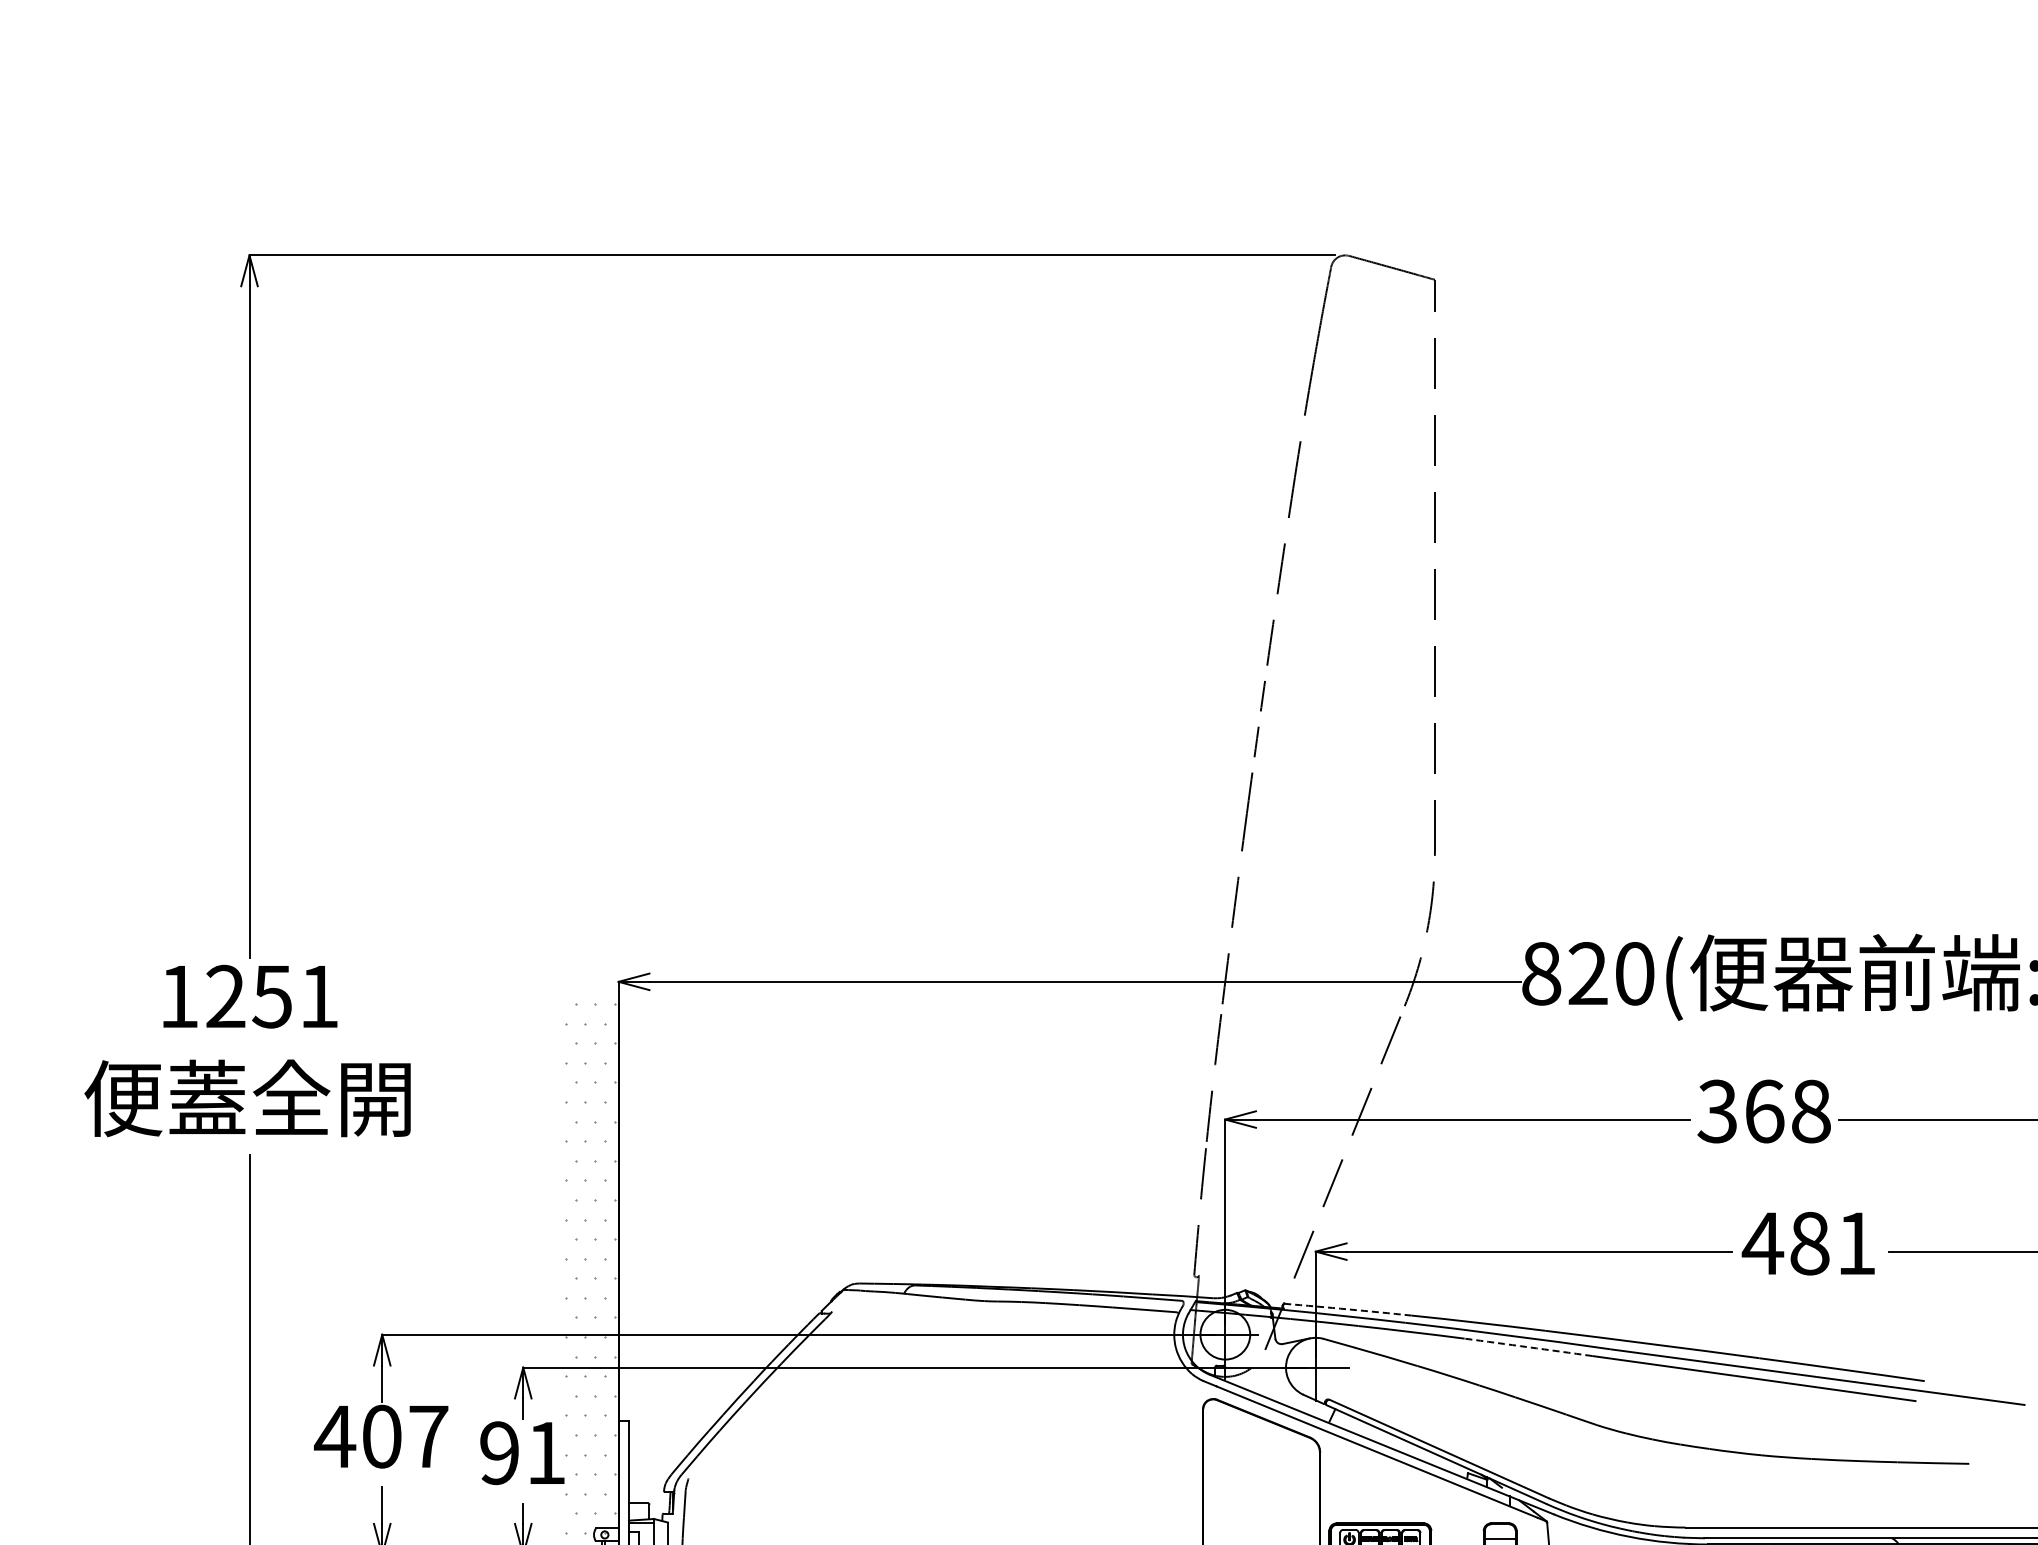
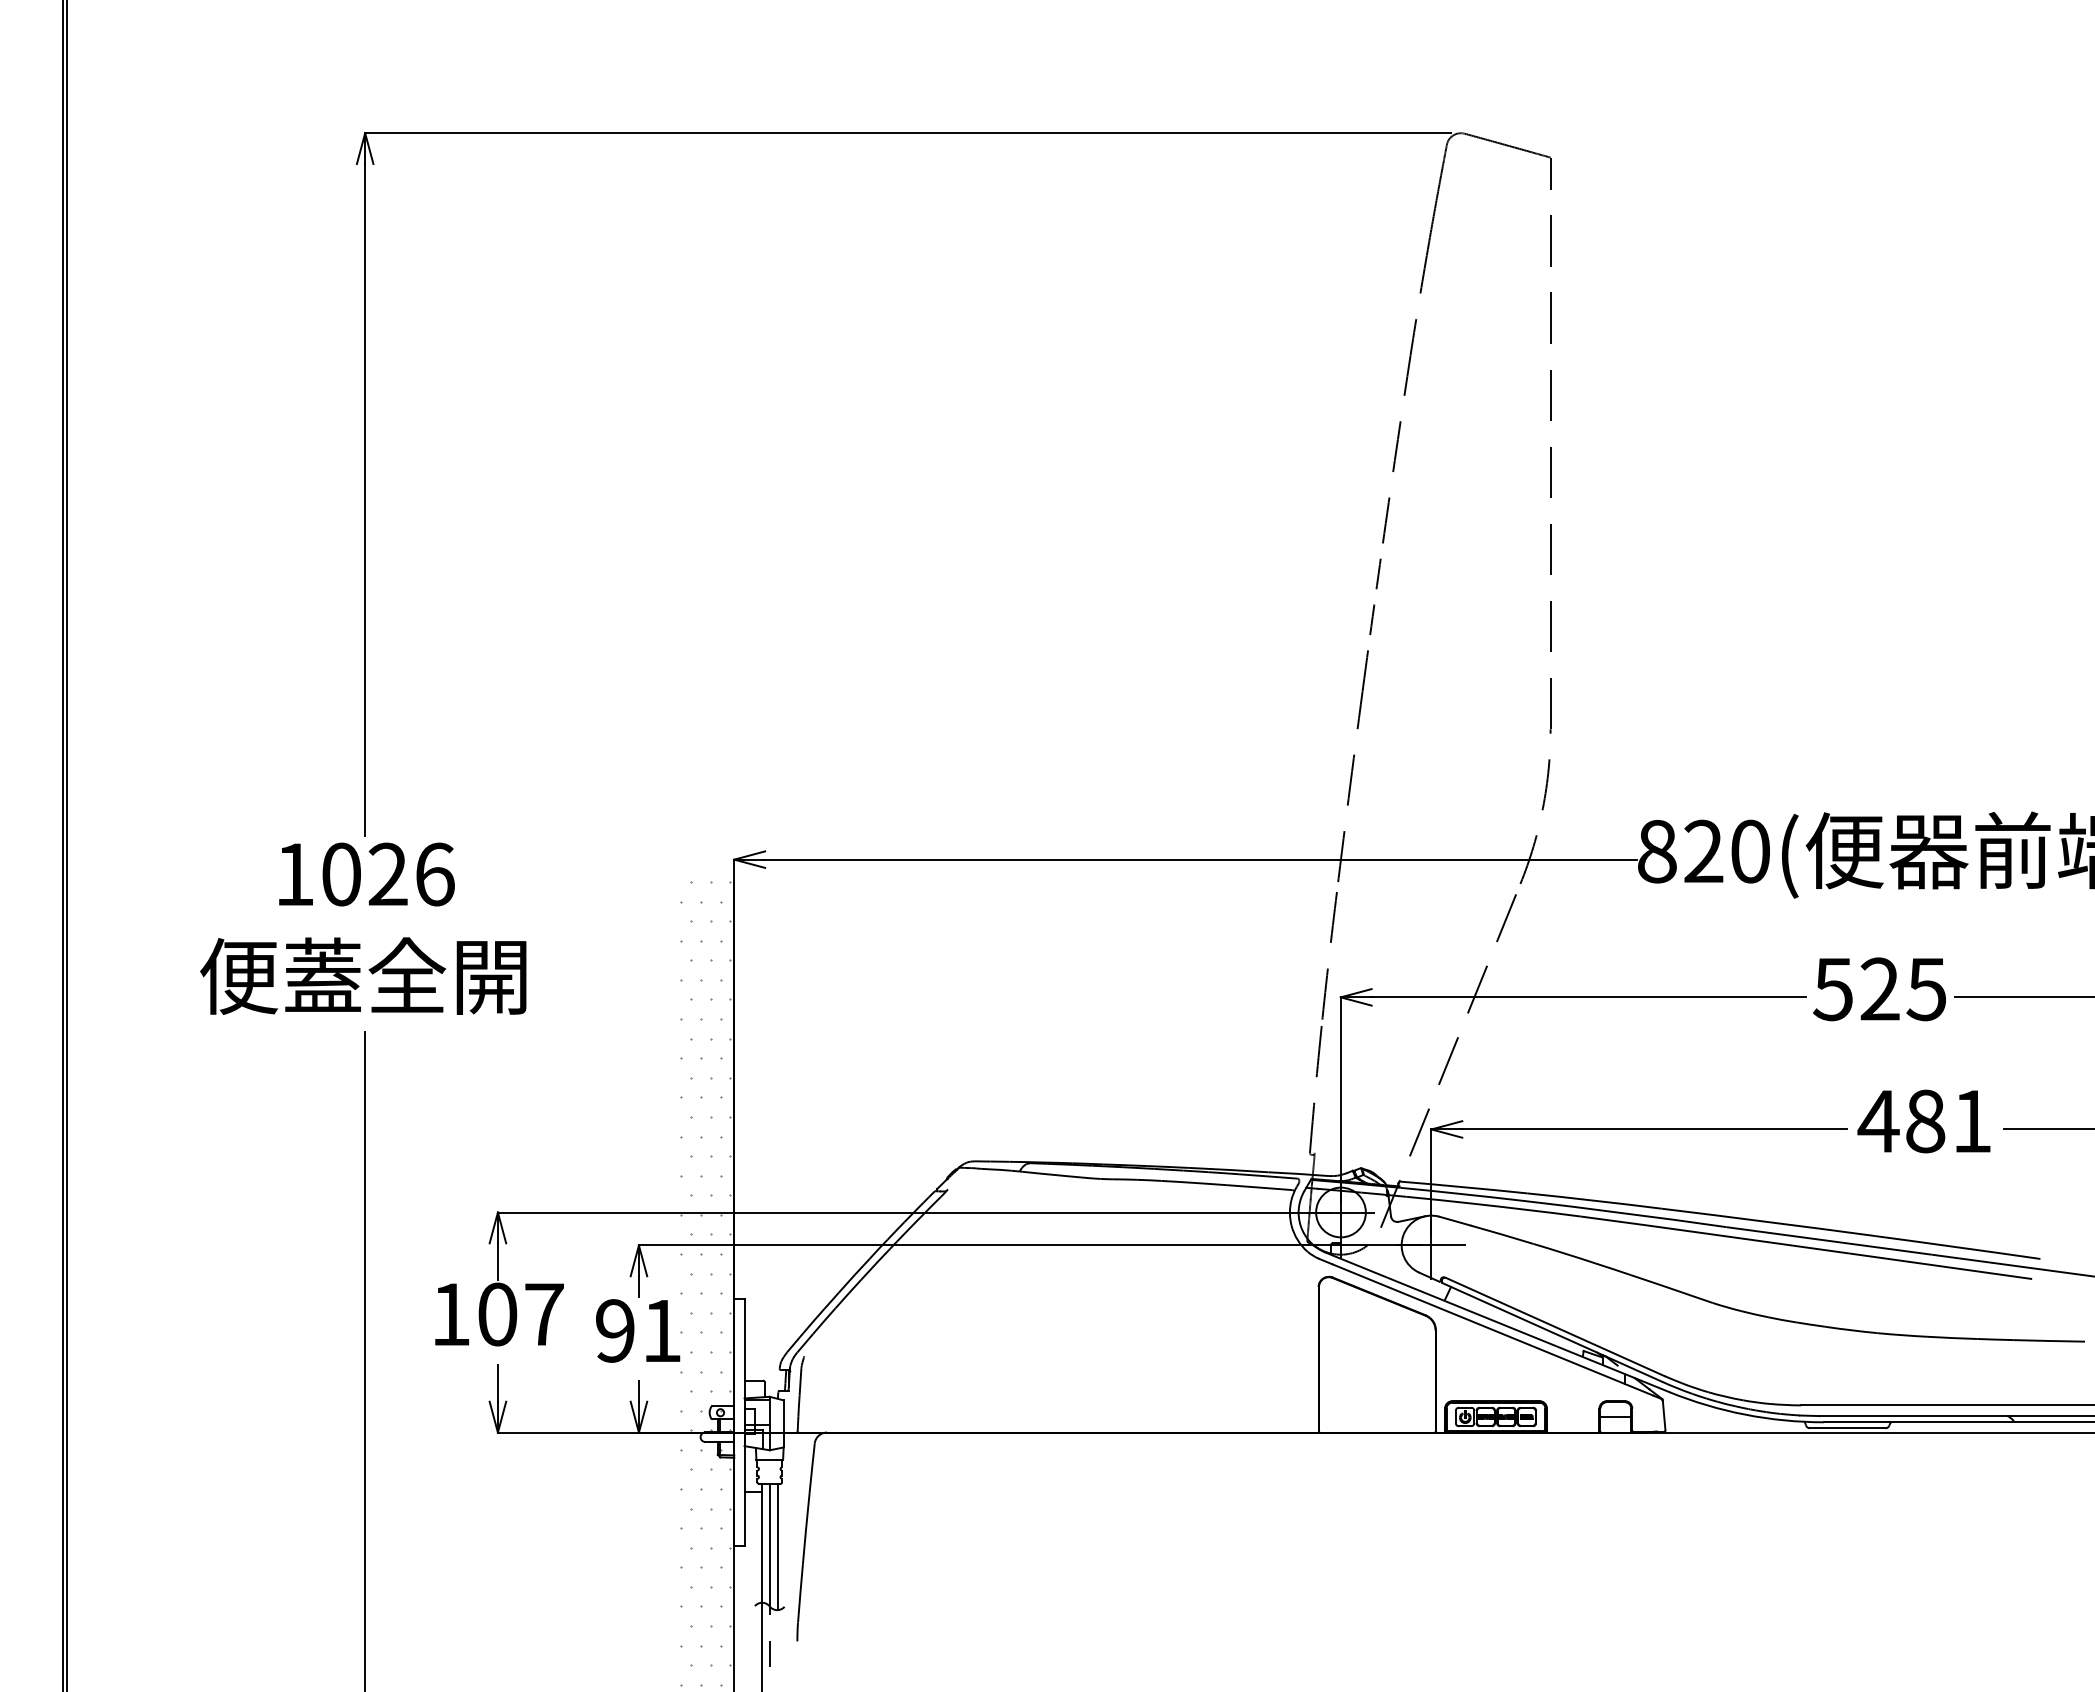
text: (272, 996) -> (388, 874), 1251 -> 1026
text: (1763, 1111) -> (1879, 989), 368 -> 525
arc: (1347, 1309) -> (1463, 1187), dashed -> solid
arc: (1528, 1347) -> (1644, 1225), dashed -> solid
text: (334, 1436) -> (450, 1314), 407 -> 107

